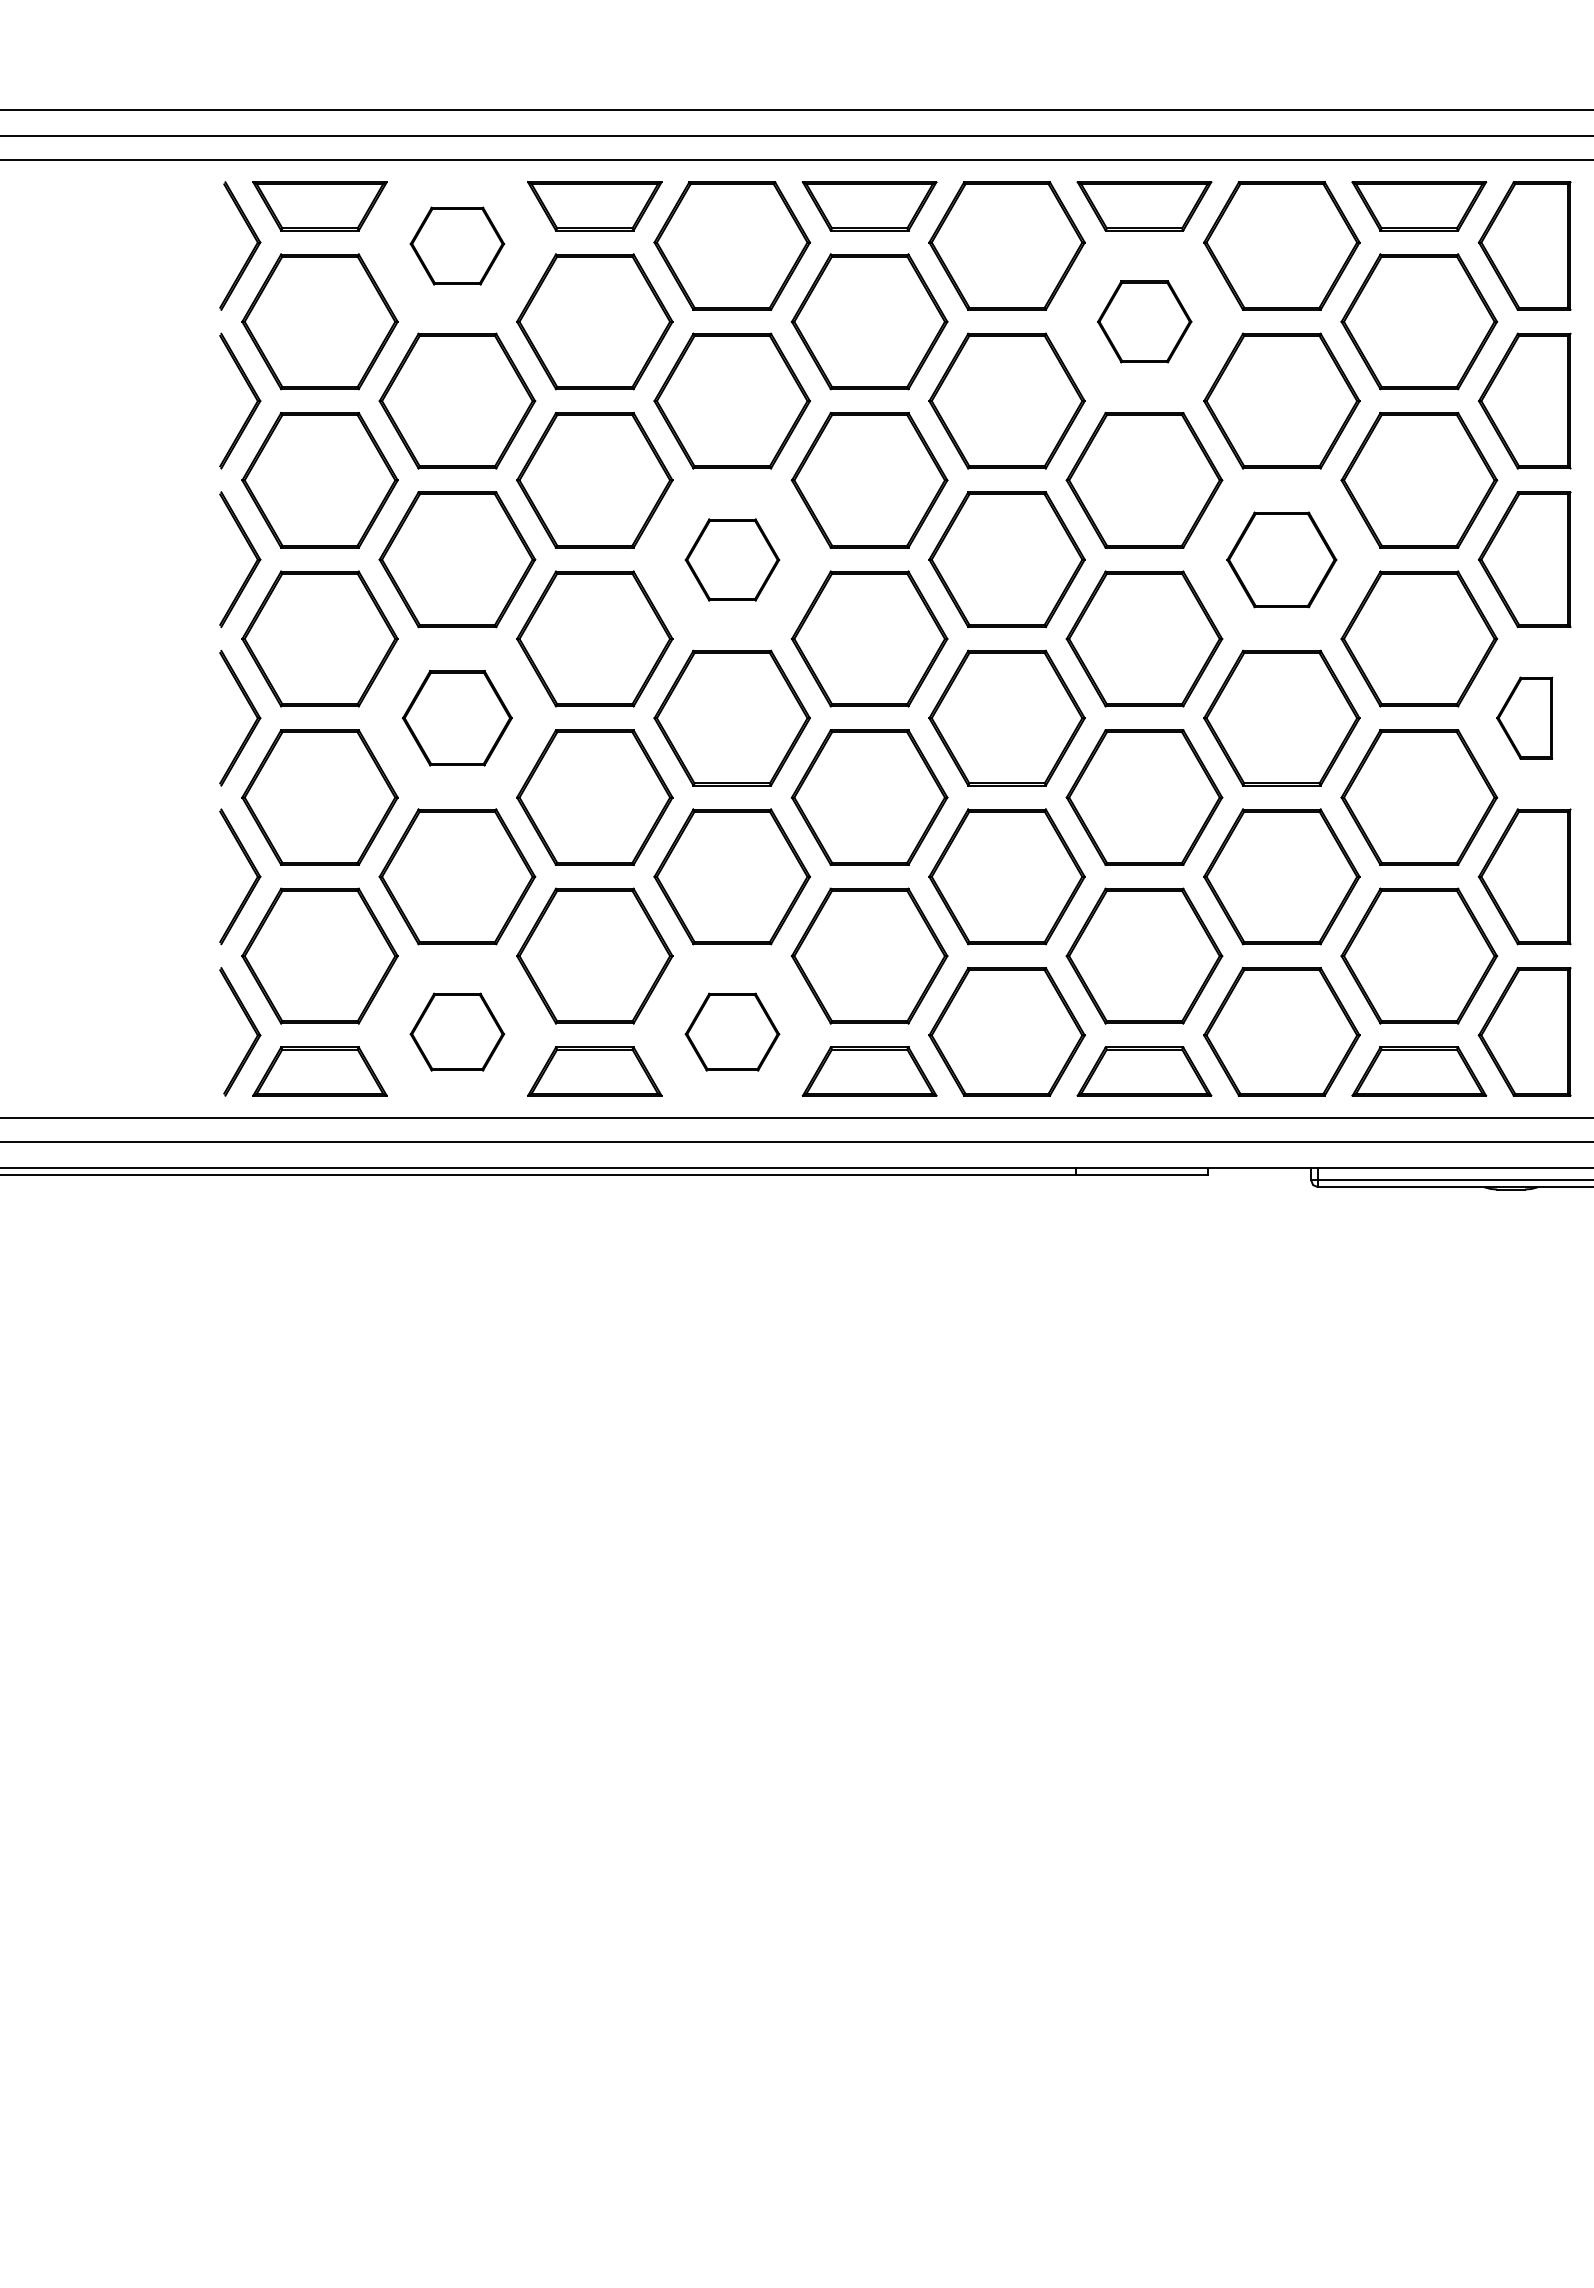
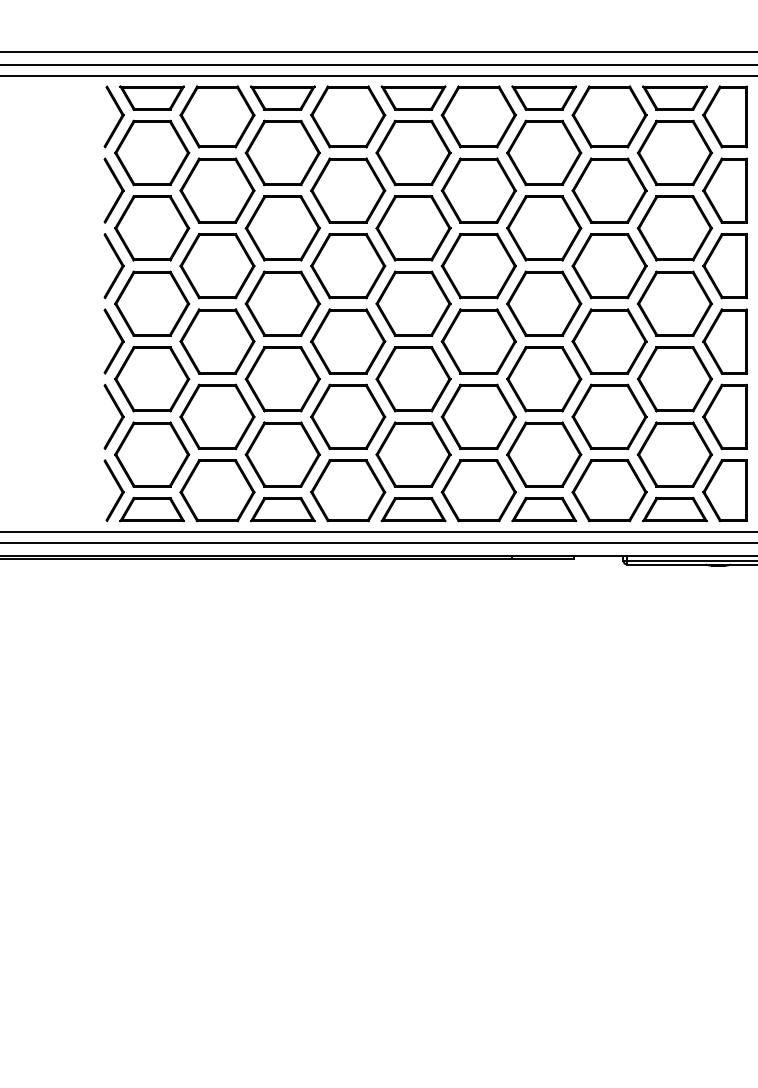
part: (457, 245) -> (217, 116), size x1.67
part: (1144, 320) -> (544, 152), size x1.67
part: (732, 560) -> (348, 266), size x1.67
part: (1281, 560) -> (609, 266), size x1.43
part: (457, 718) -> (217, 341), size x1.43
part: (1523, 718) -> (724, 341), size x1.67
part: (457, 1031) -> (217, 490), size x1.67
part: (732, 1031) -> (348, 490), size x1.67

